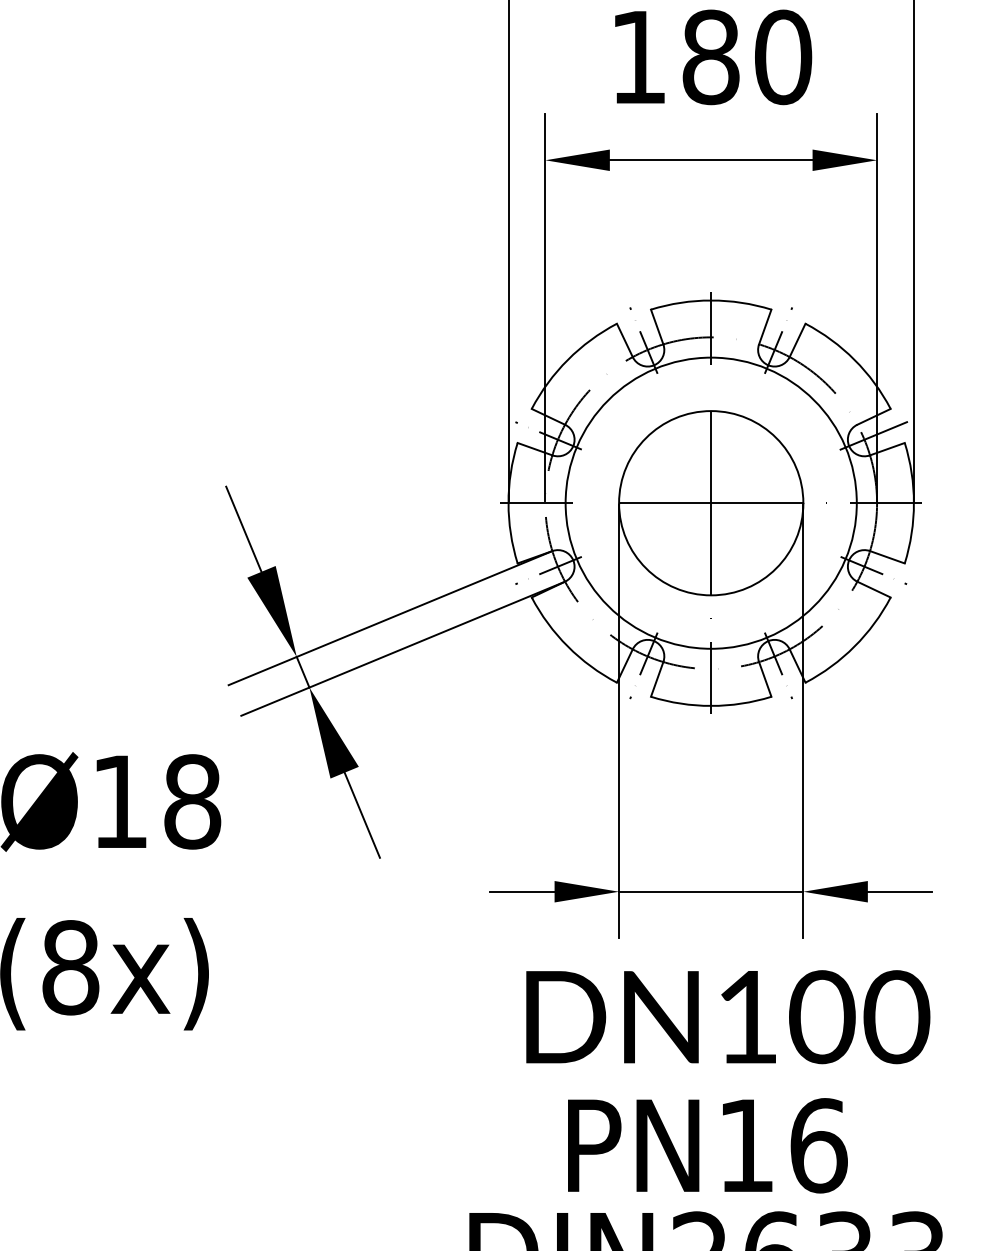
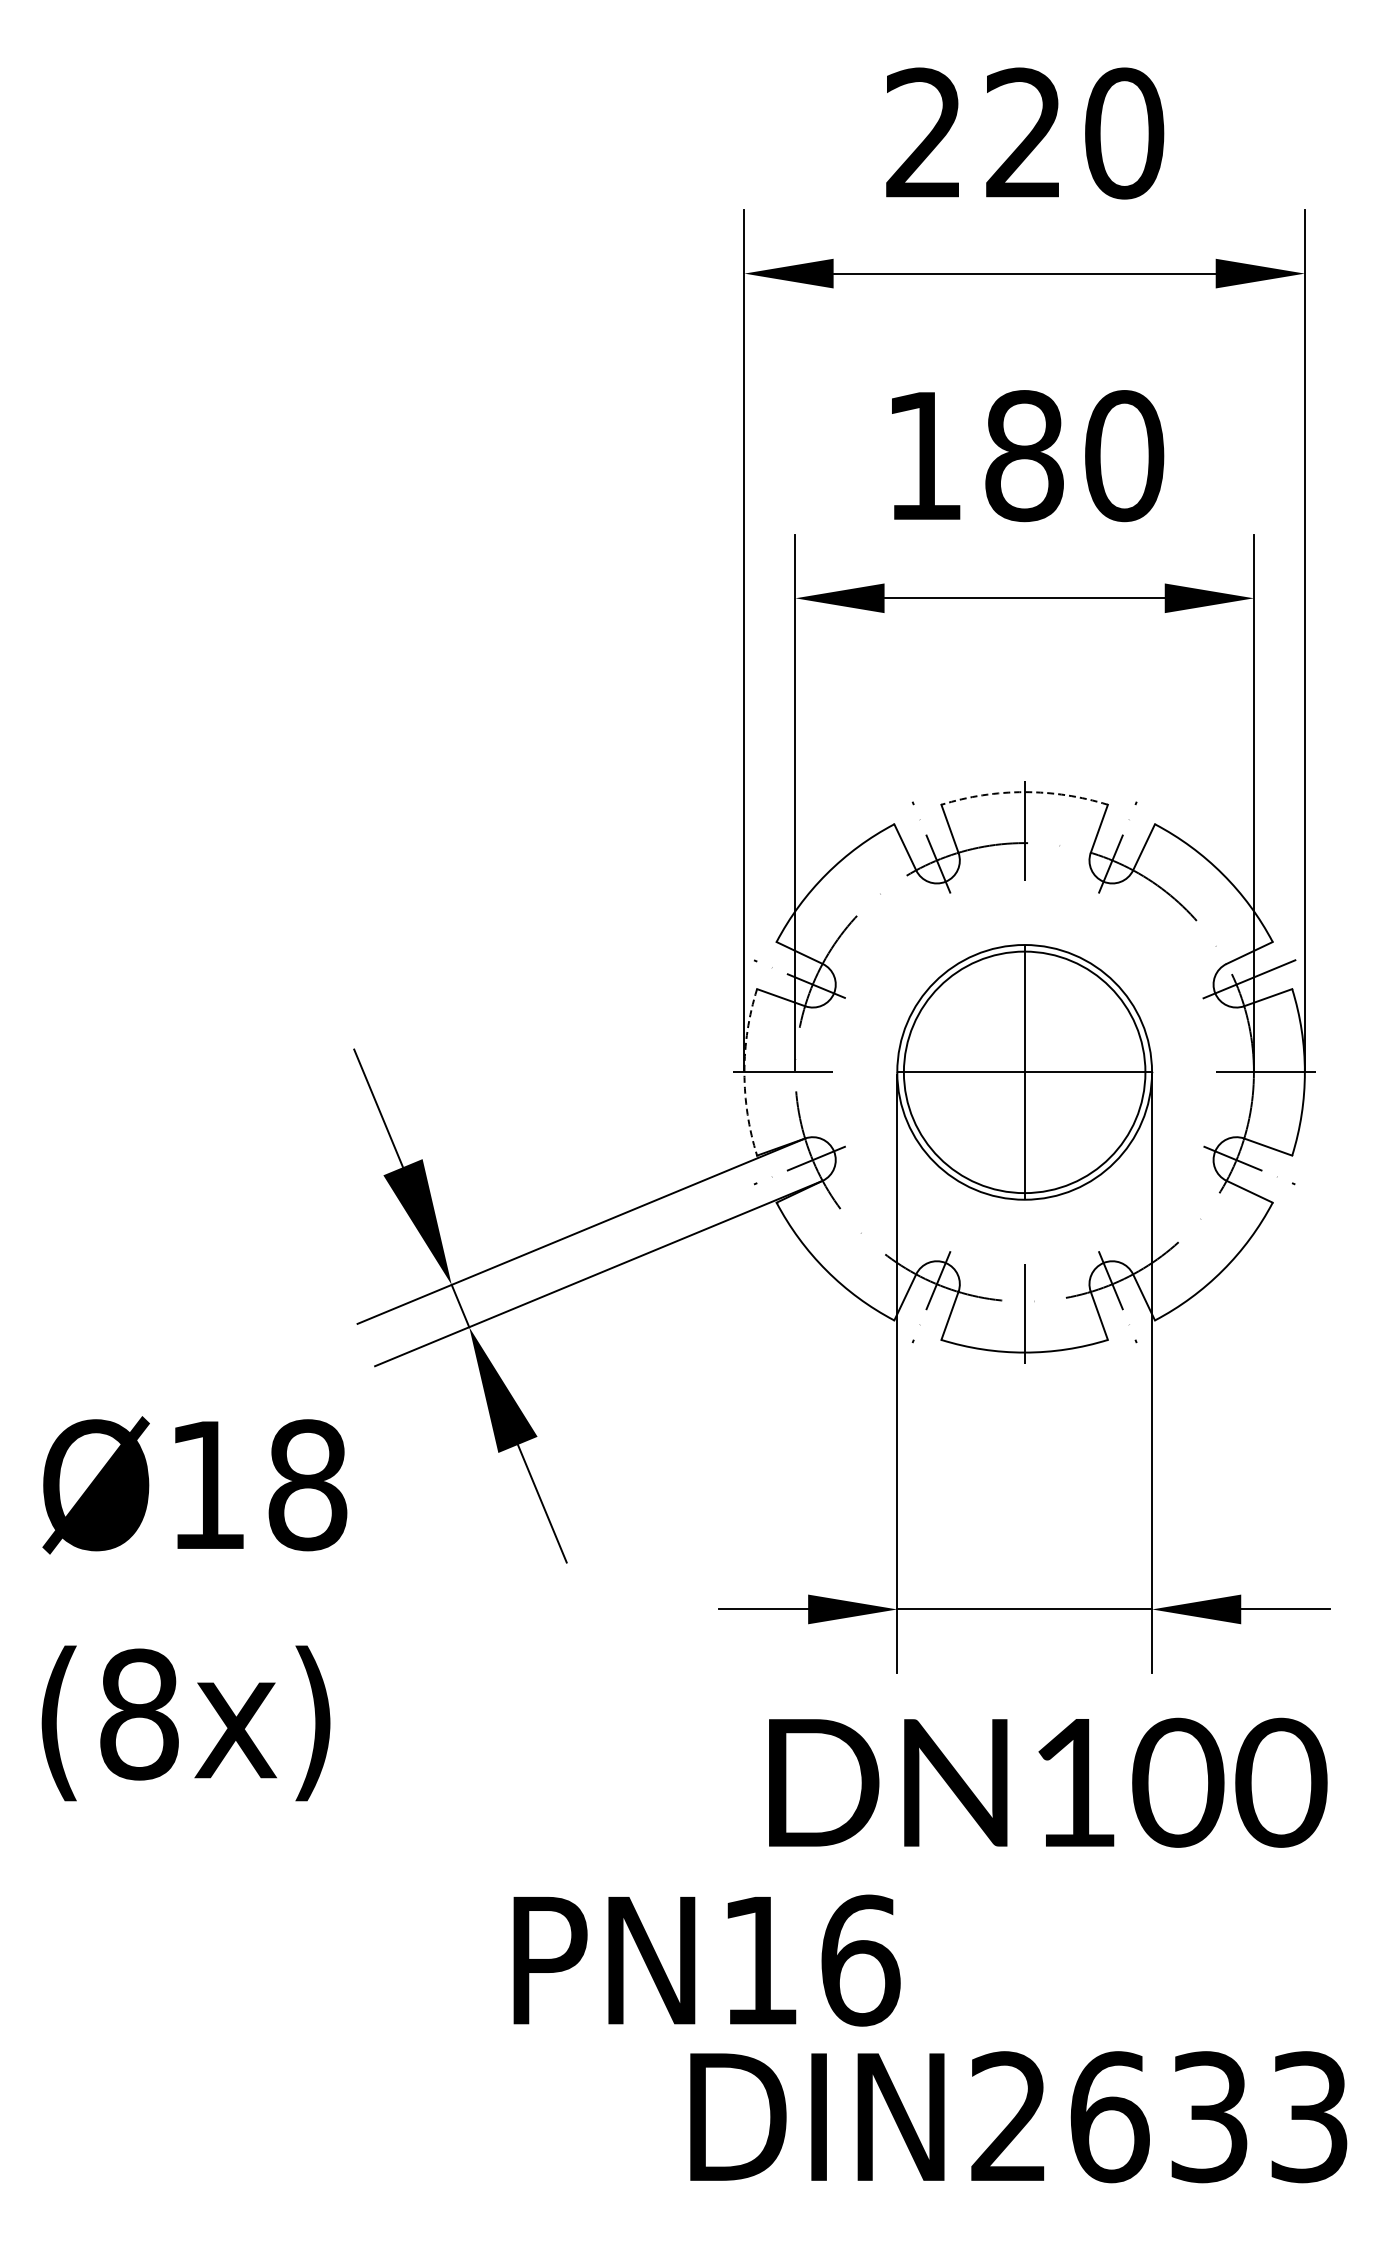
arc: (711, 300) -> (1024, 792), solid -> dashed
arc: (508, 503) -> (744, 1072), solid -> dashed
circle: (711, 503) -> (1024, 1072), size x0.6
text: (707, 1145) -> (706, 1960), moved

